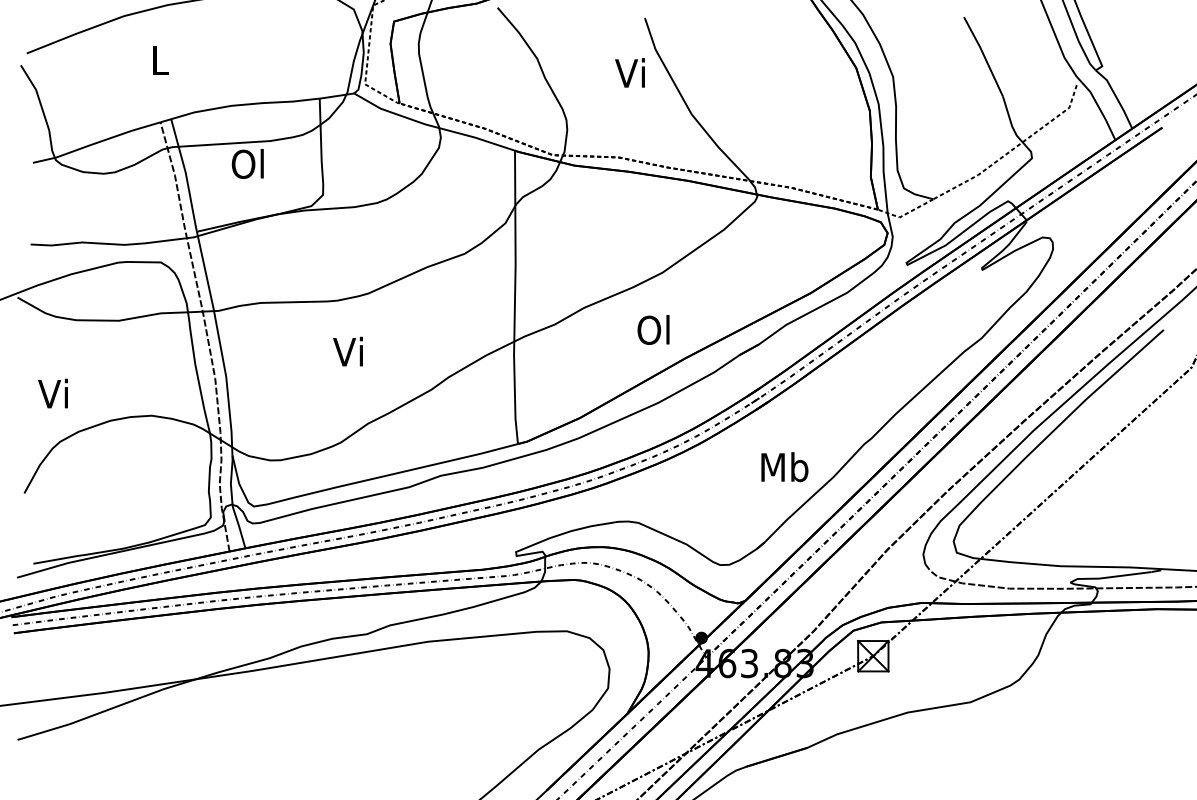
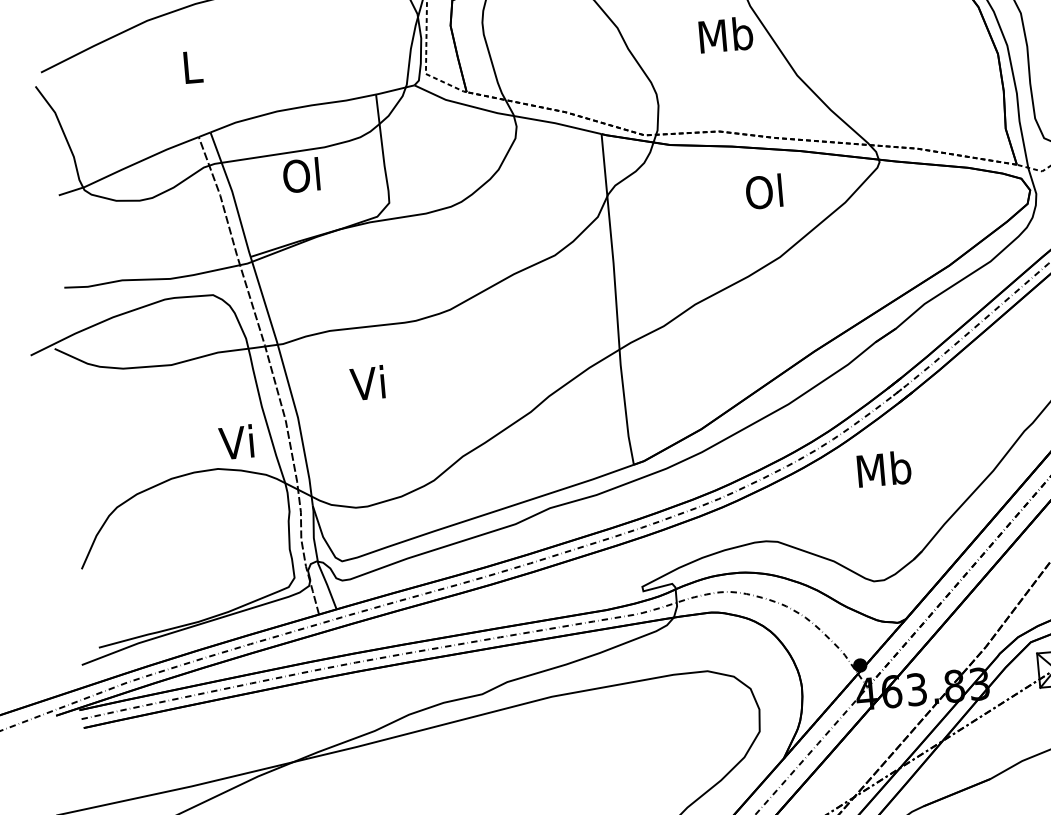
text: (631, 73) -> (725, 35), Vi -> Mb
text: (653, 329) -> (764, 191), moved
text: (347, 351) -> (366, 382), moved
text: (52, 393) -> (235, 442), moved
text: (784, 467) -> (883, 469), moved

